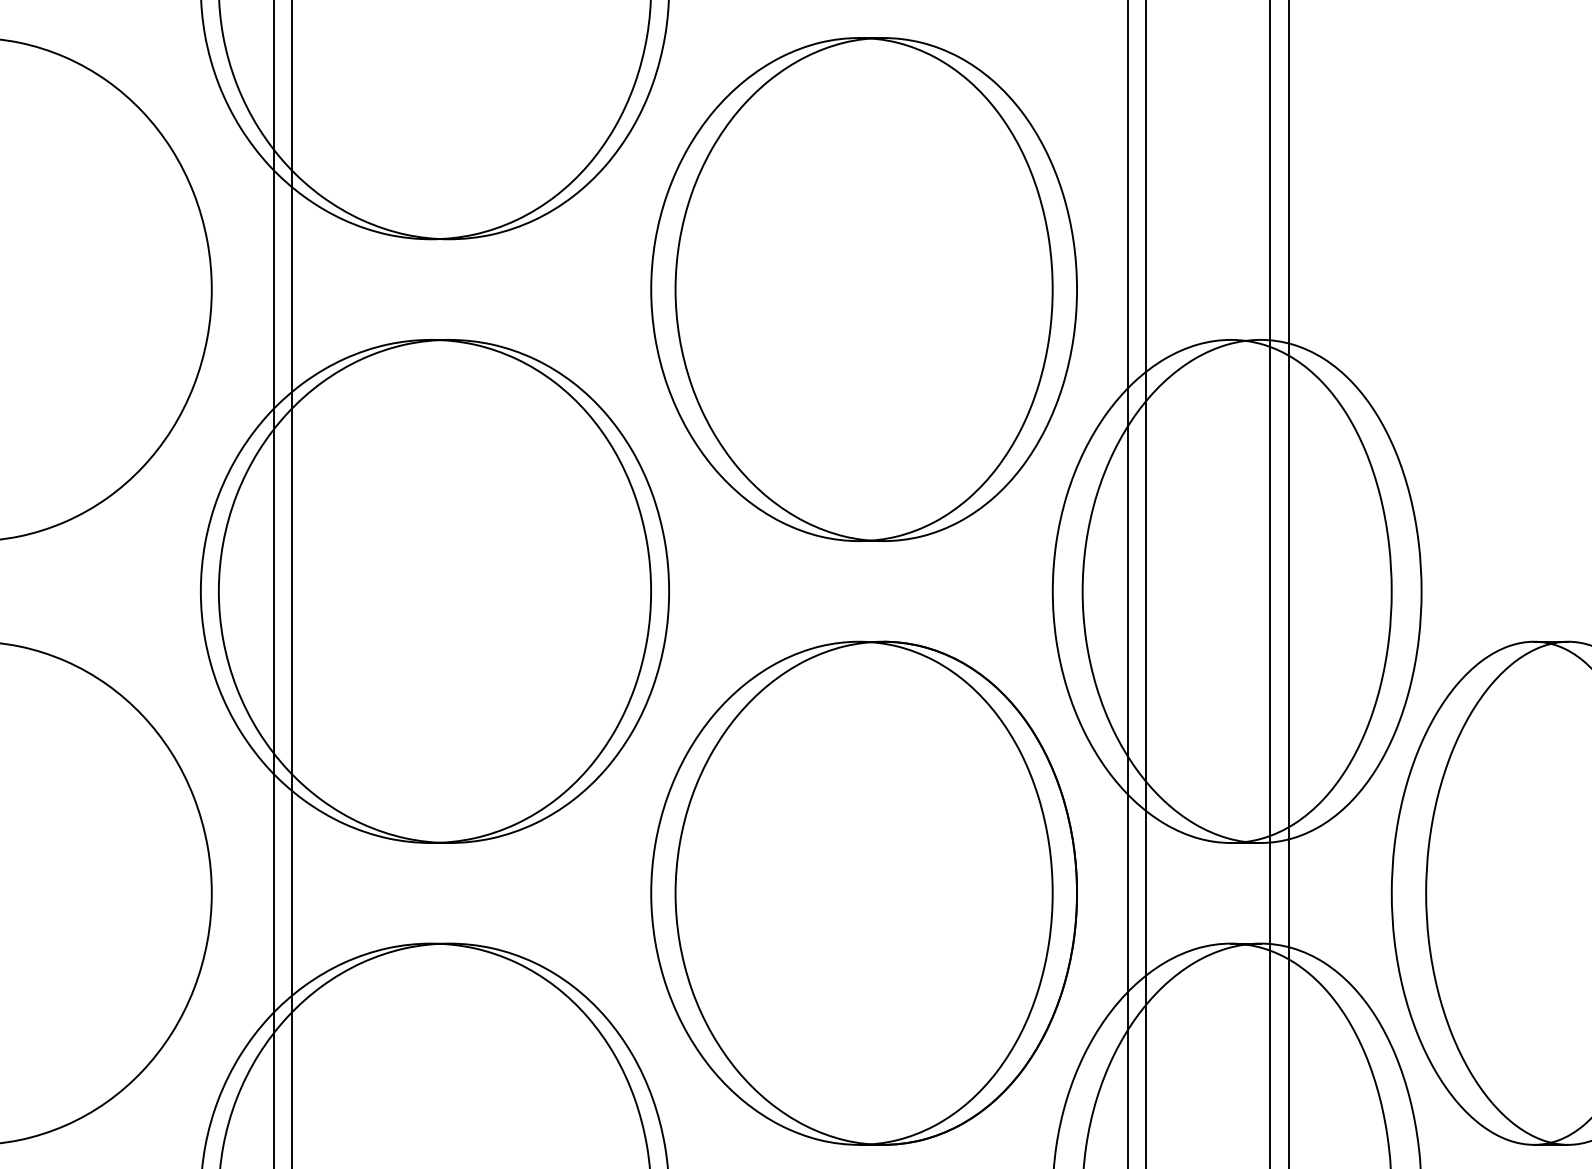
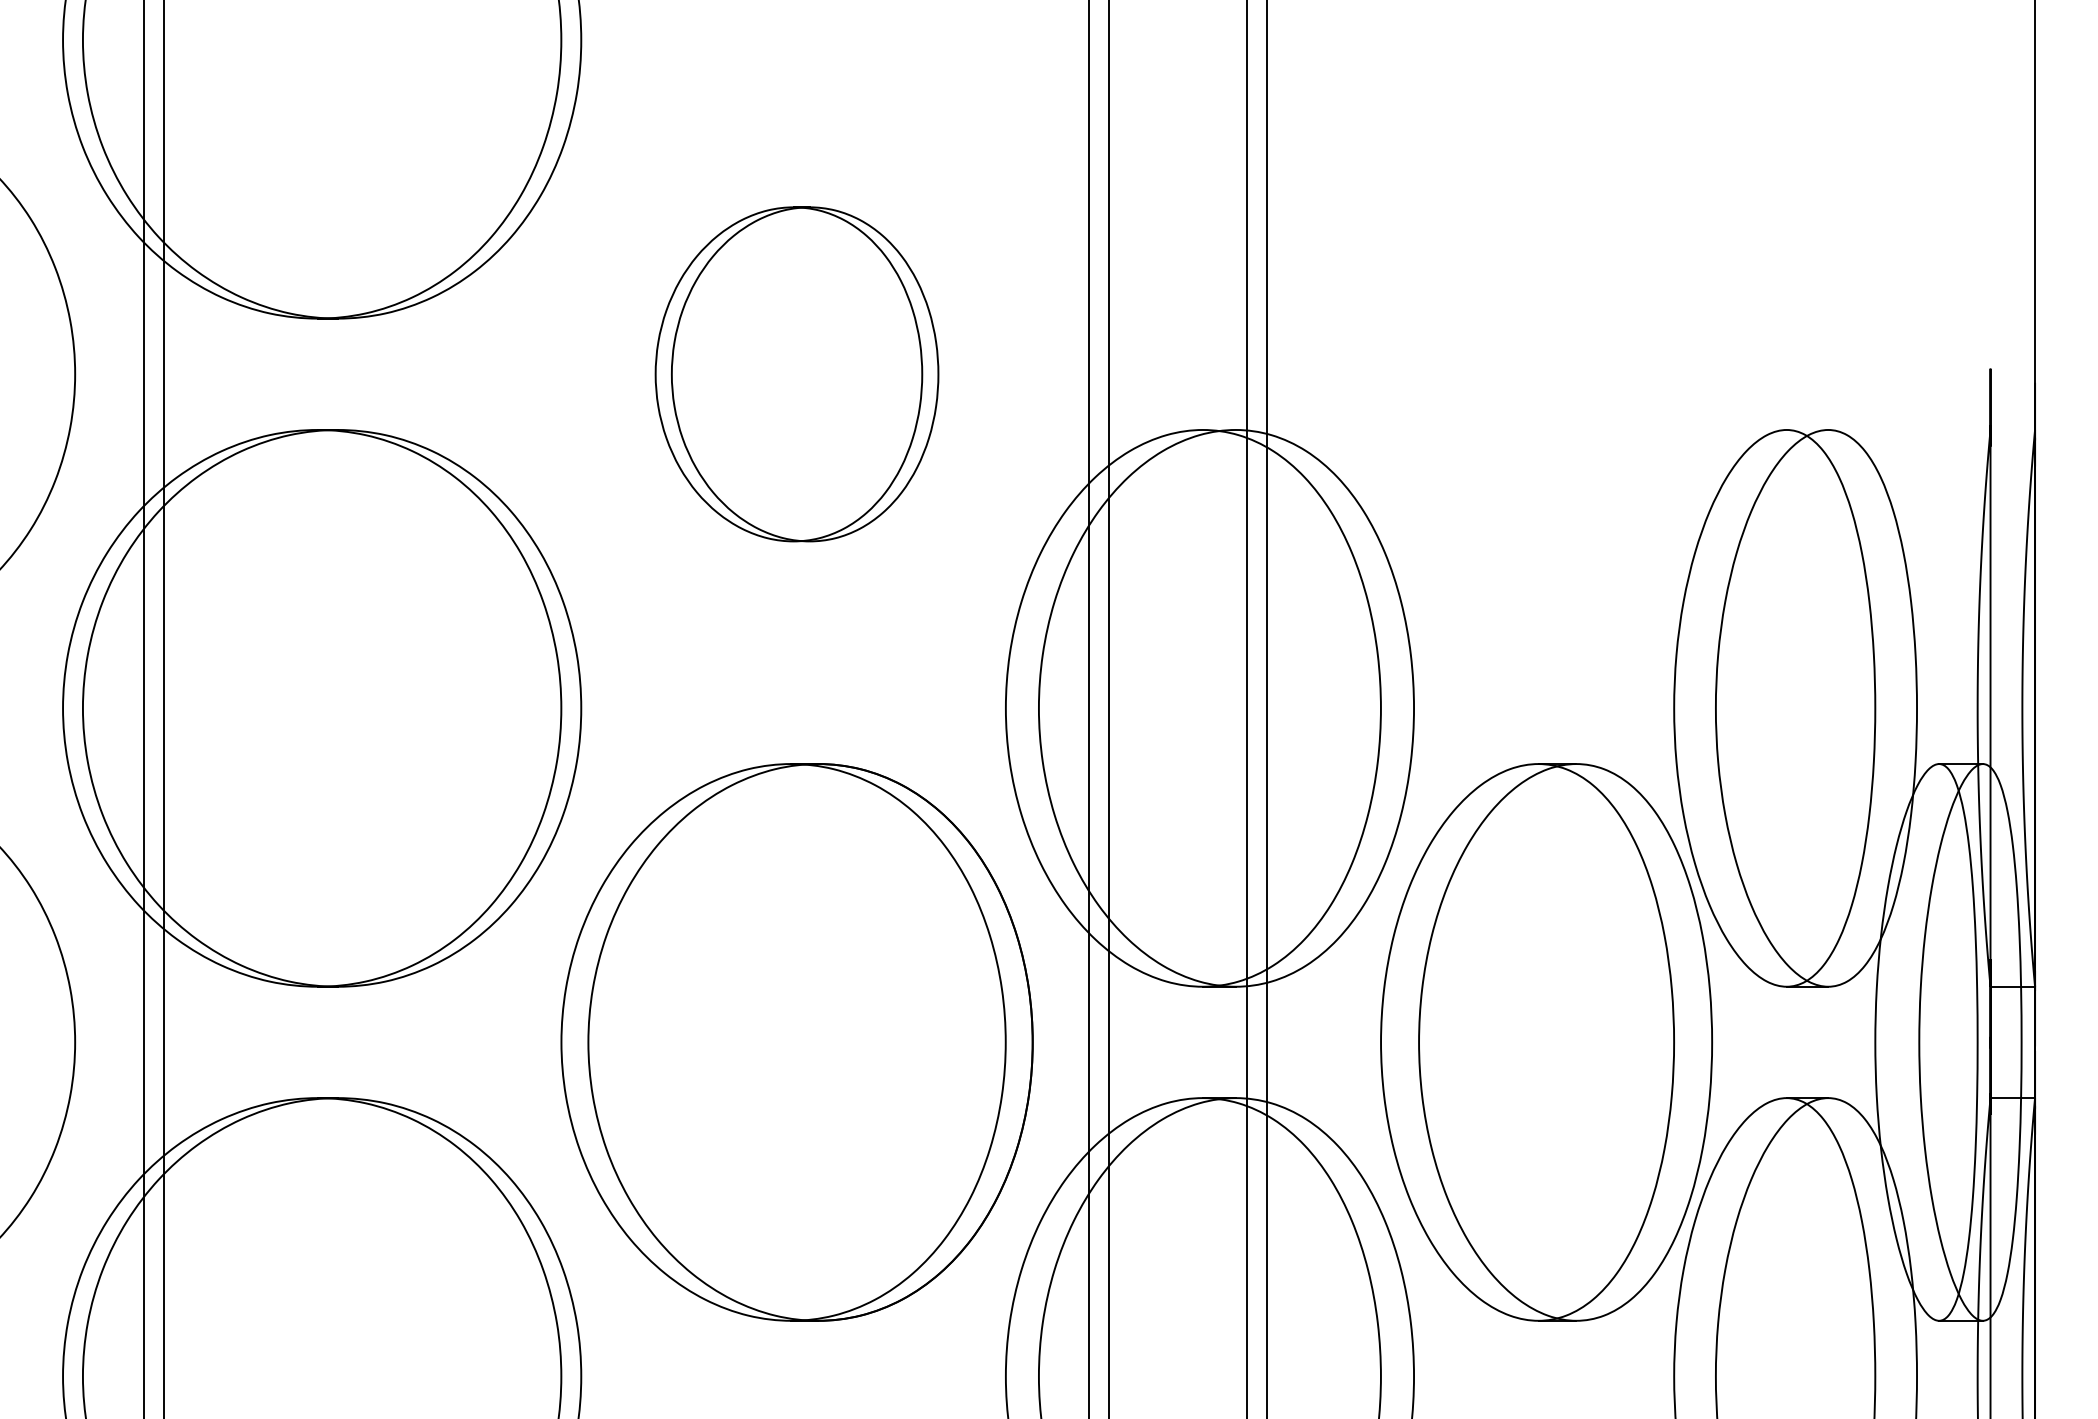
part: (863, 289) -> (796, 374), size x0.6

